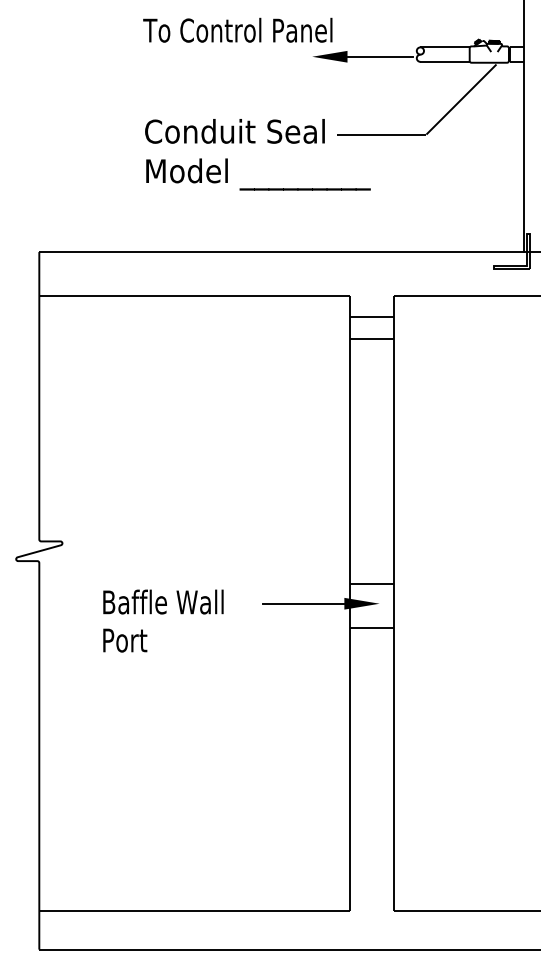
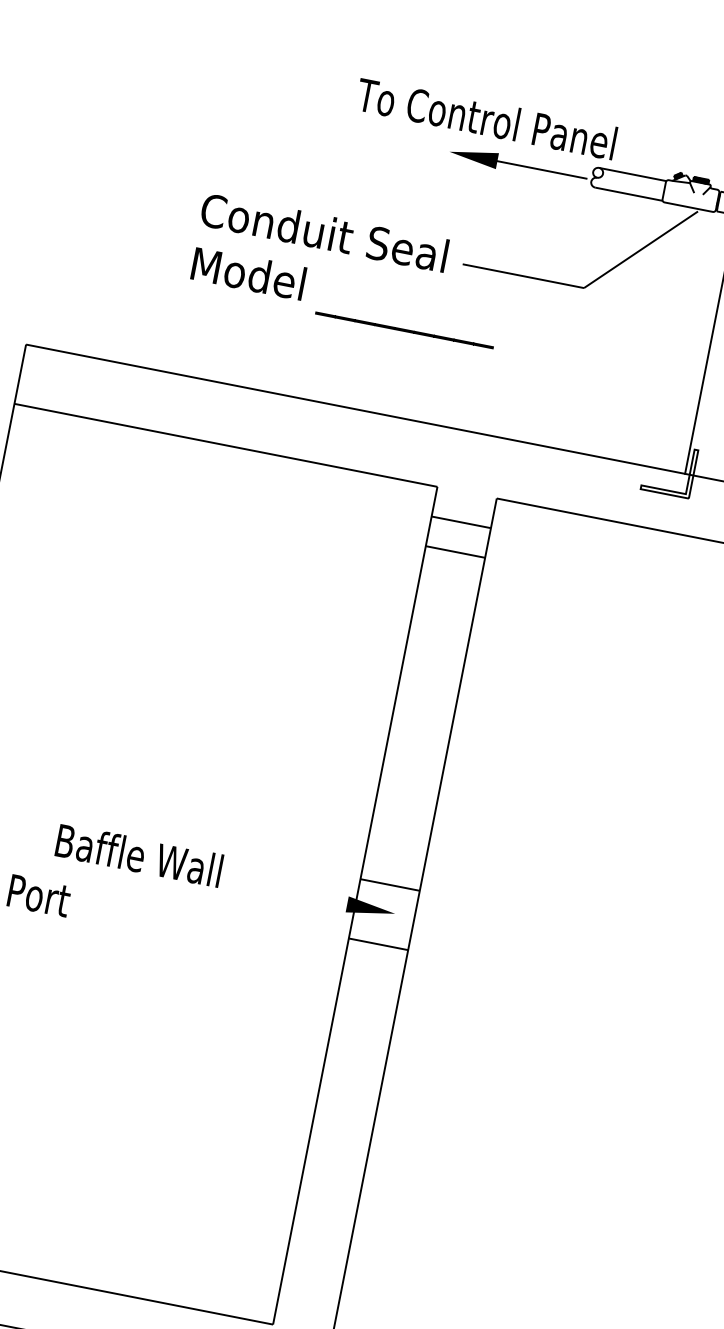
text: (237, 29) -> (486, 117), moved
text: (163, 601) -> (139, 854), moved
line: (303, 603) -> (291, 893), removed

